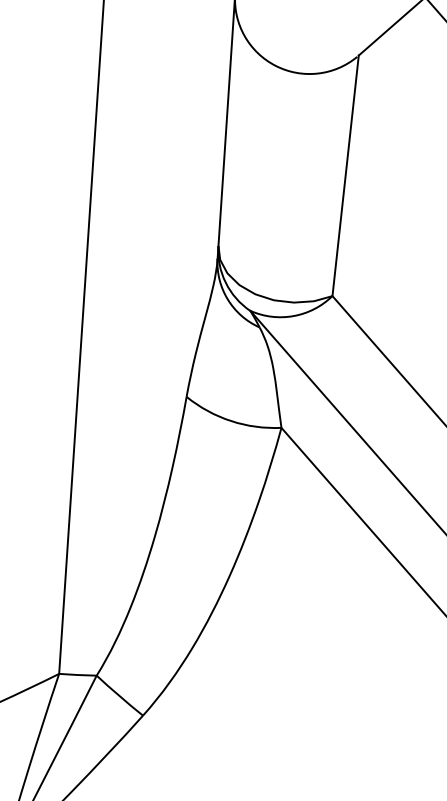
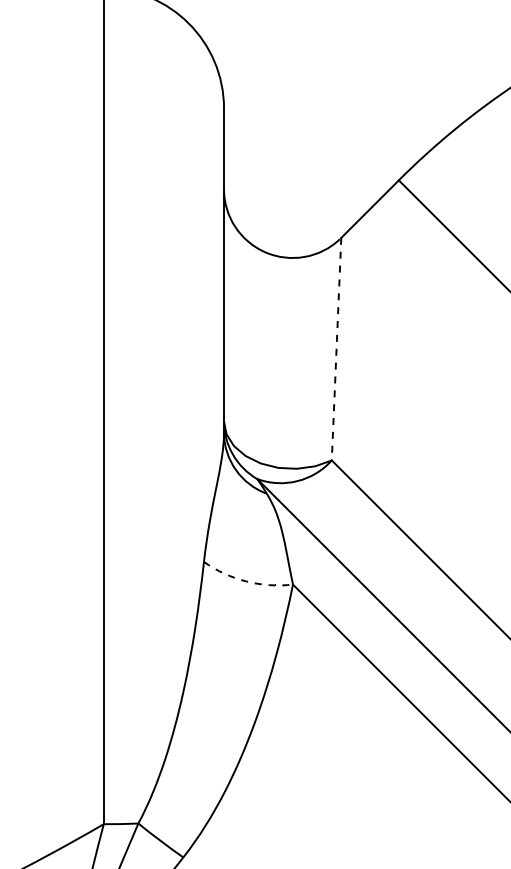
line: (345, 176) -> (336, 349), solid -> dashed
arc: (231, 421) -> (246, 581), solid -> dashed

